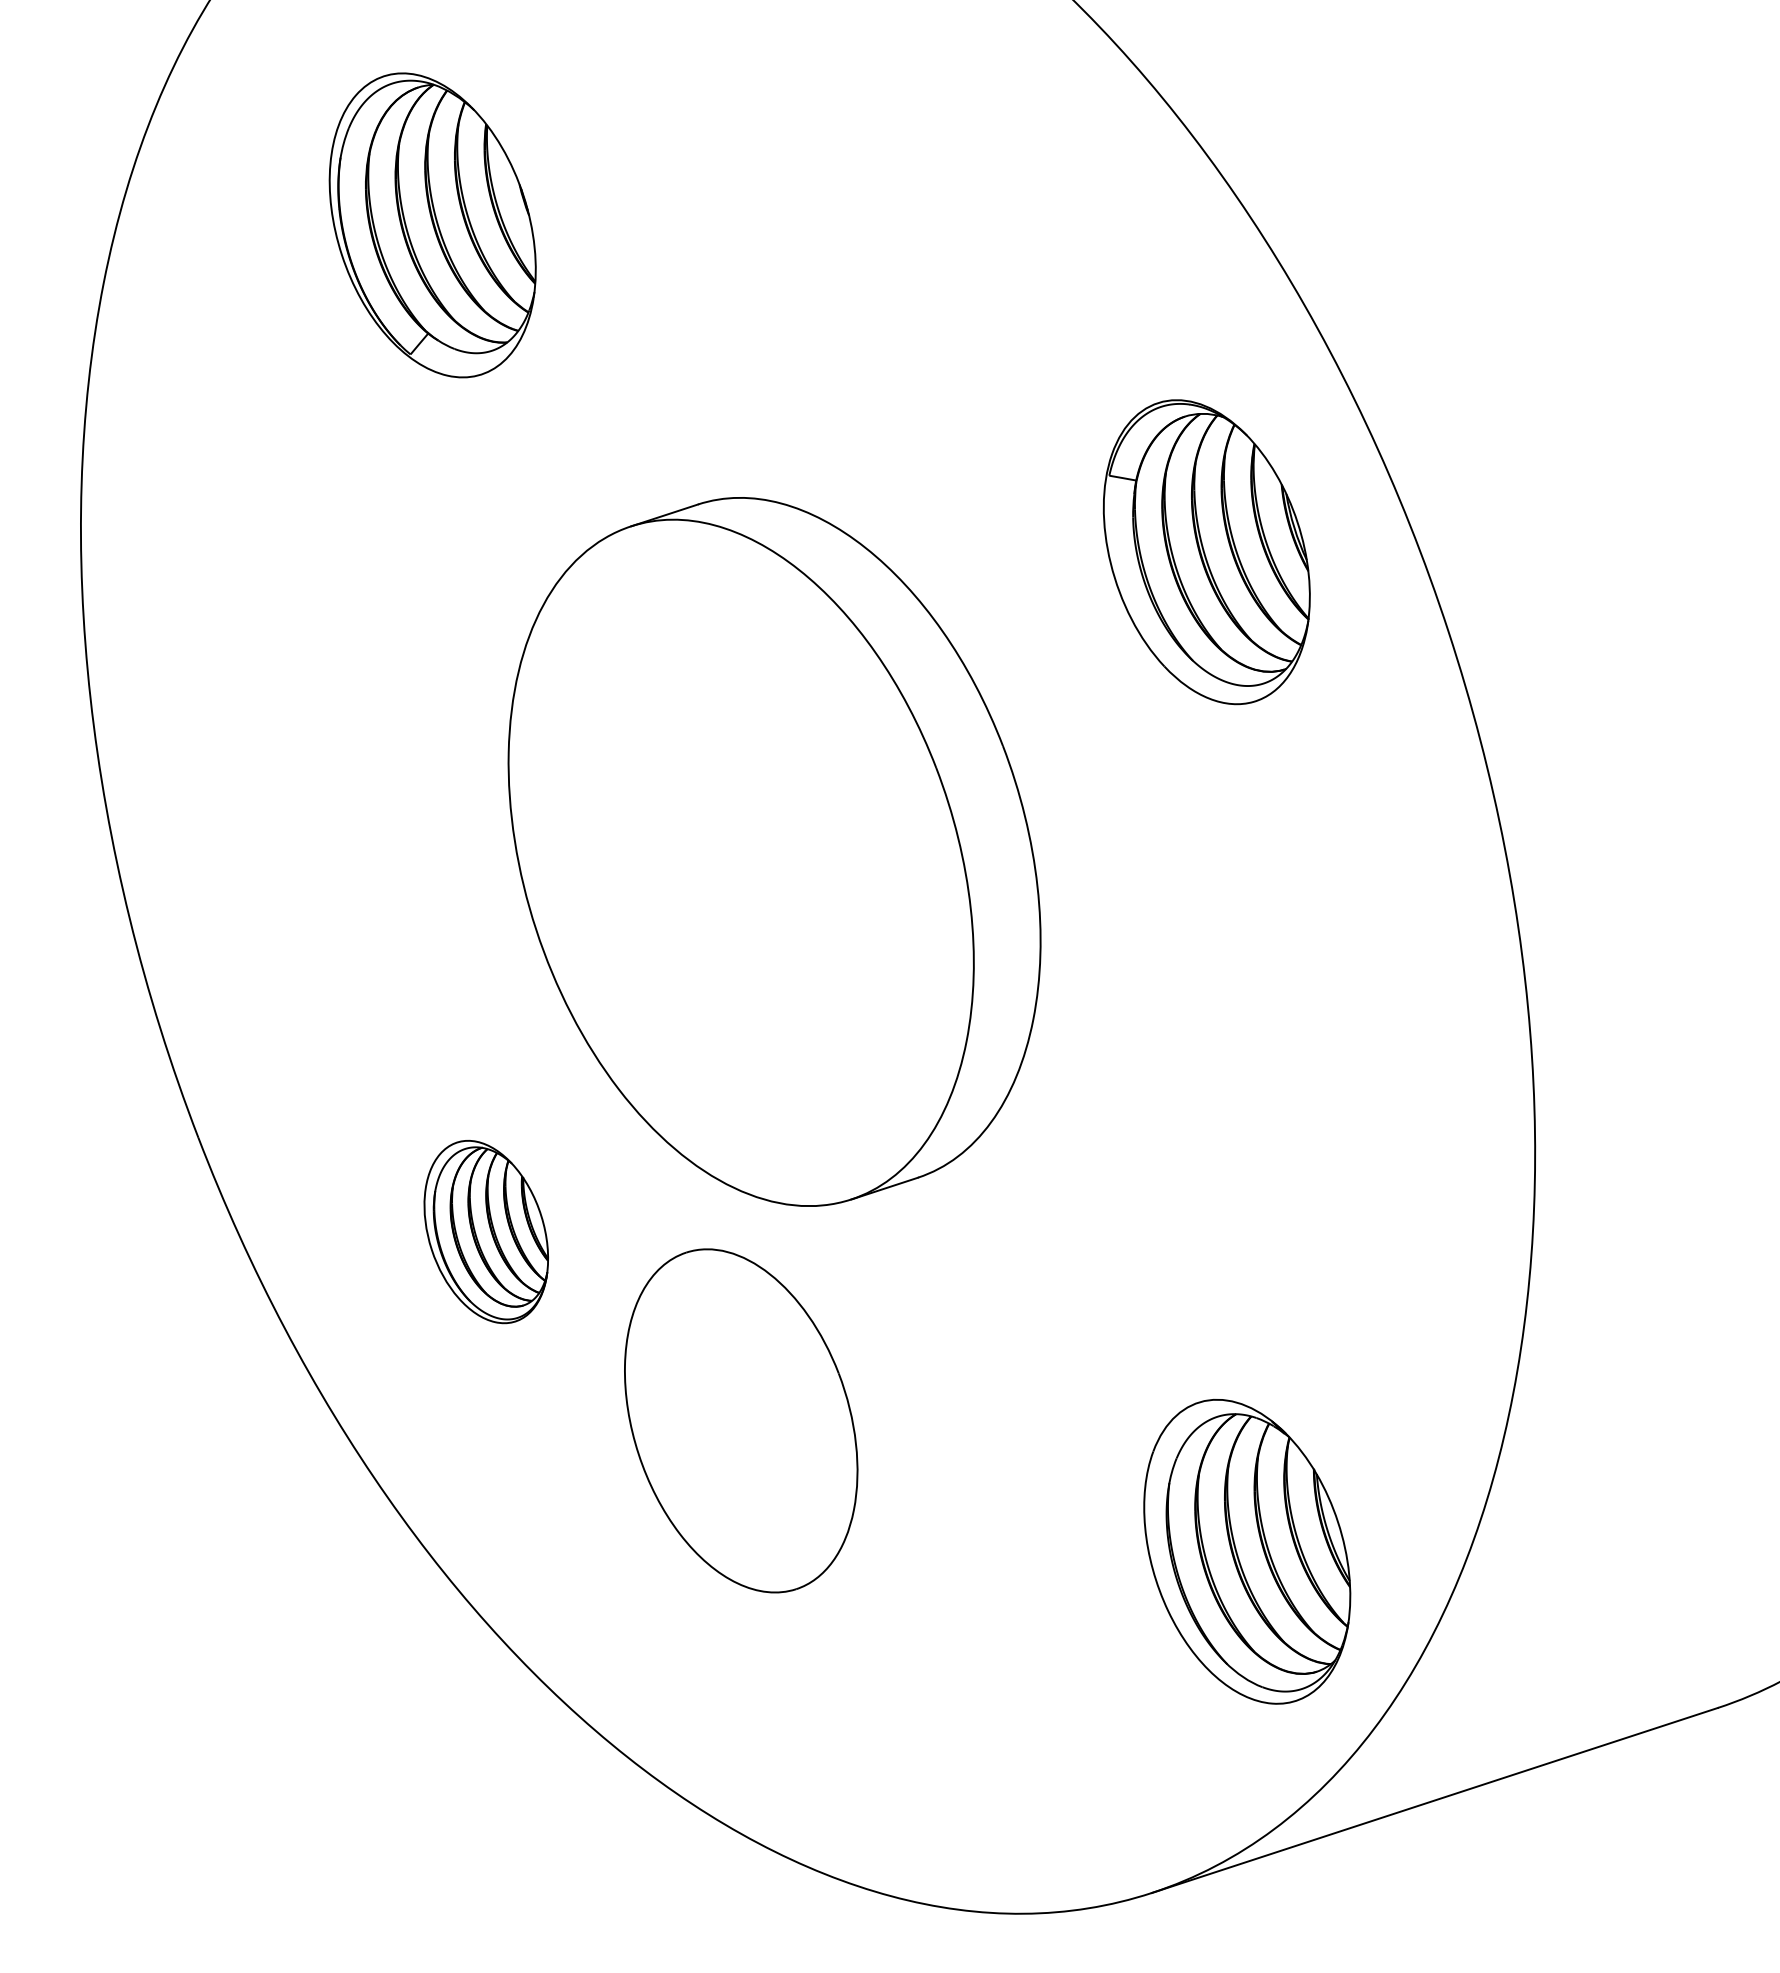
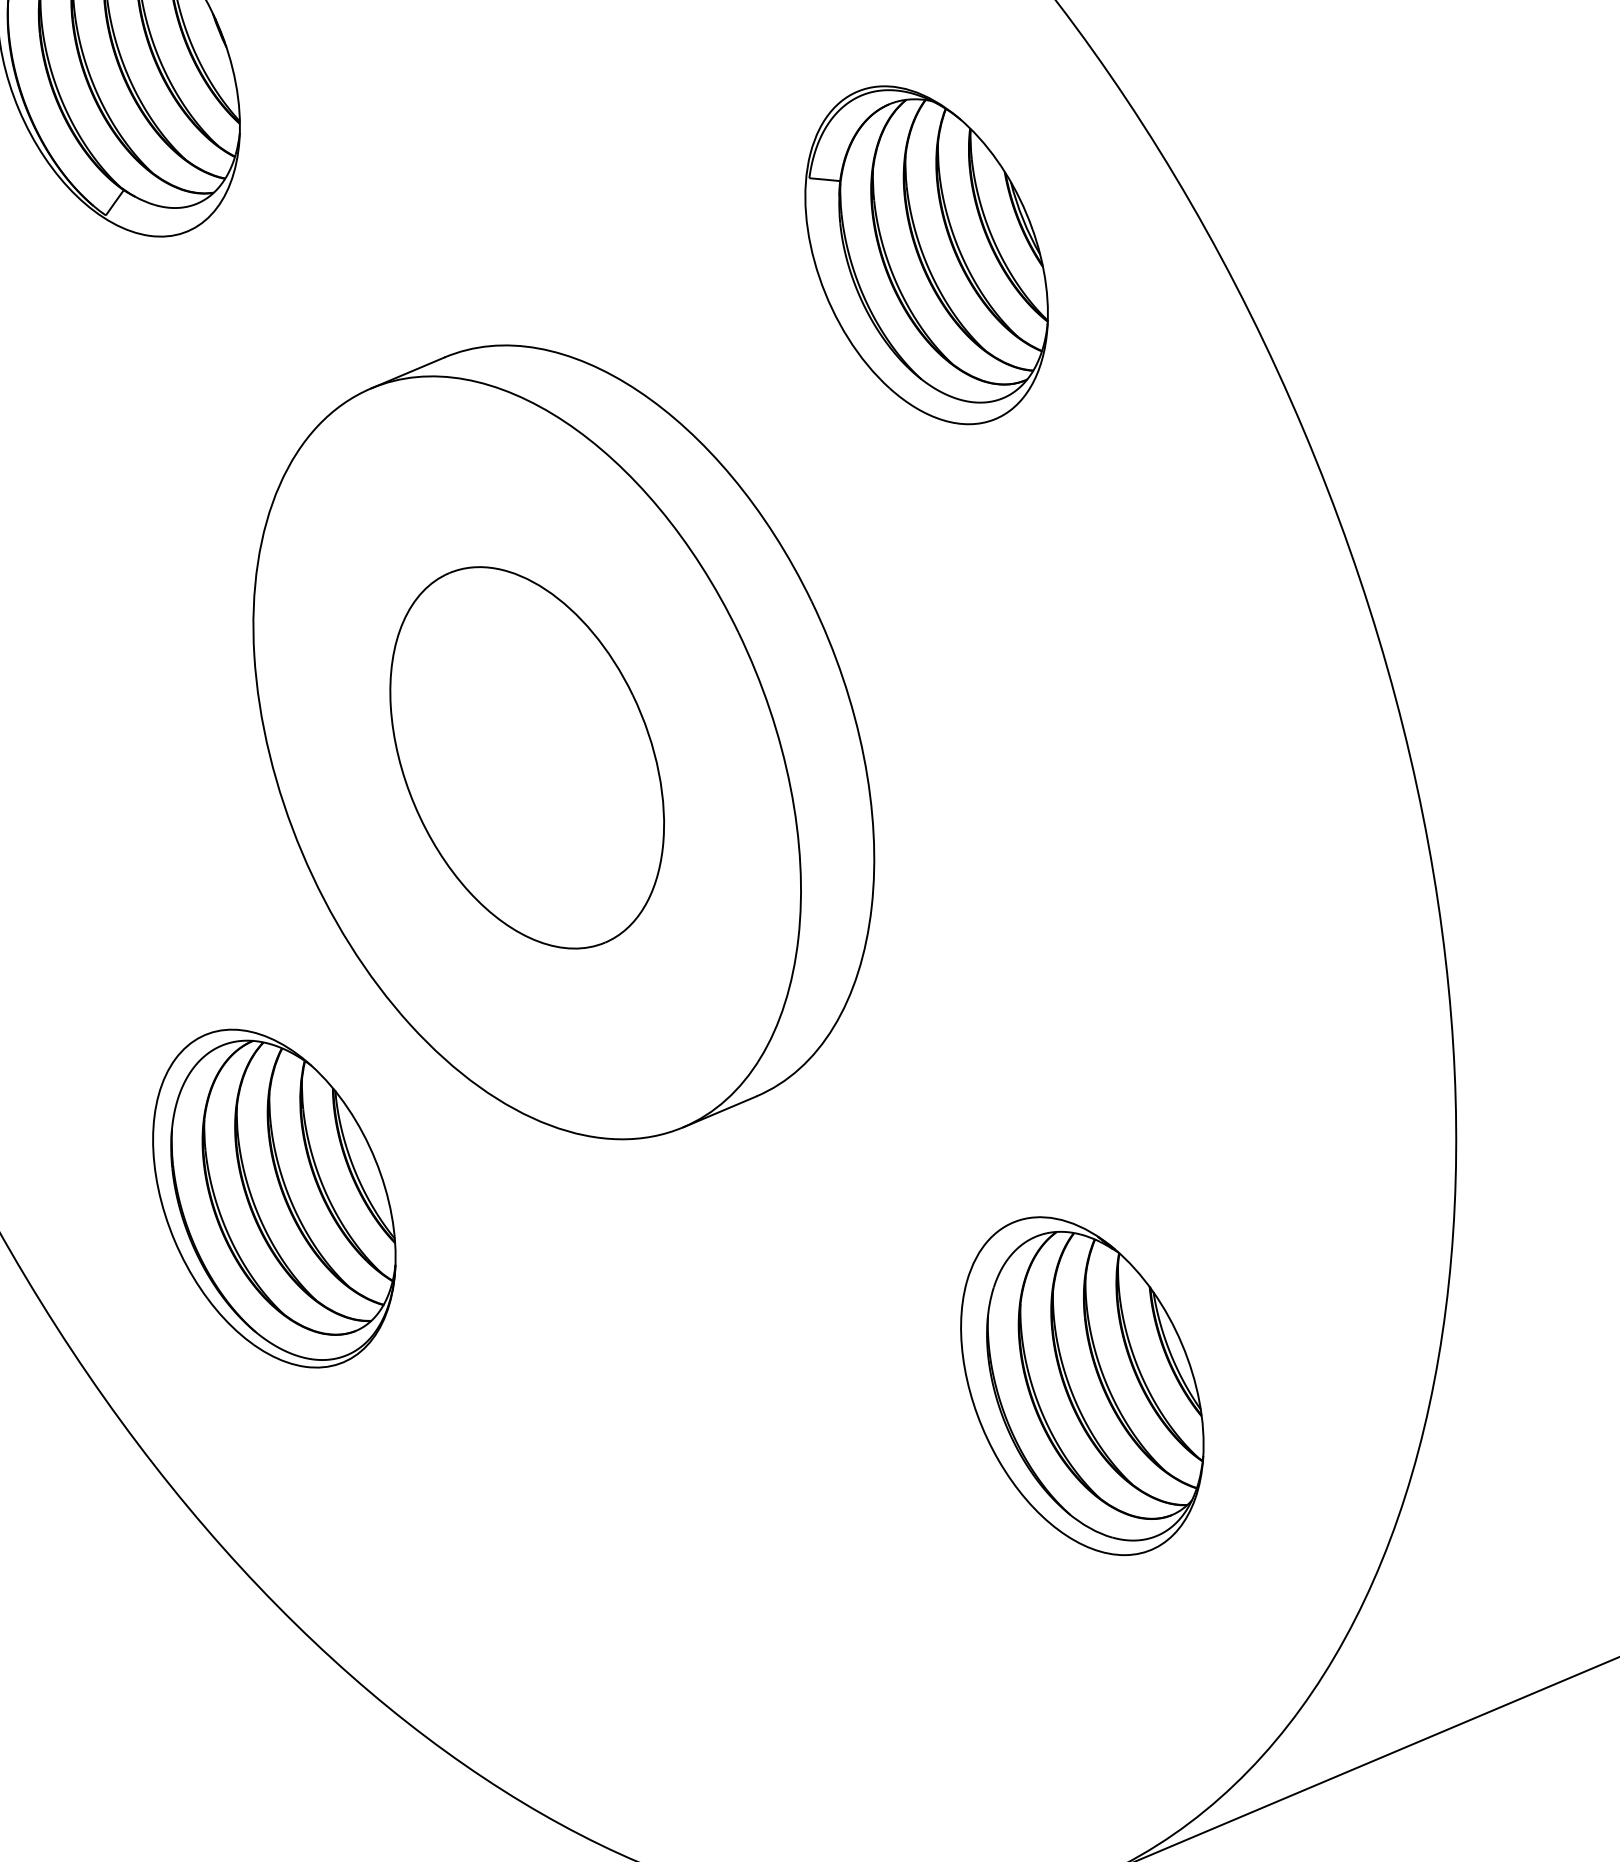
part: (1206, 552) -> (926, 255), moved
part: (486, 1231) -> (274, 1197), size x1.67
part: (741, 1420) -> (527, 757), moved
part: (1247, 1551) -> (1082, 1385), moved

